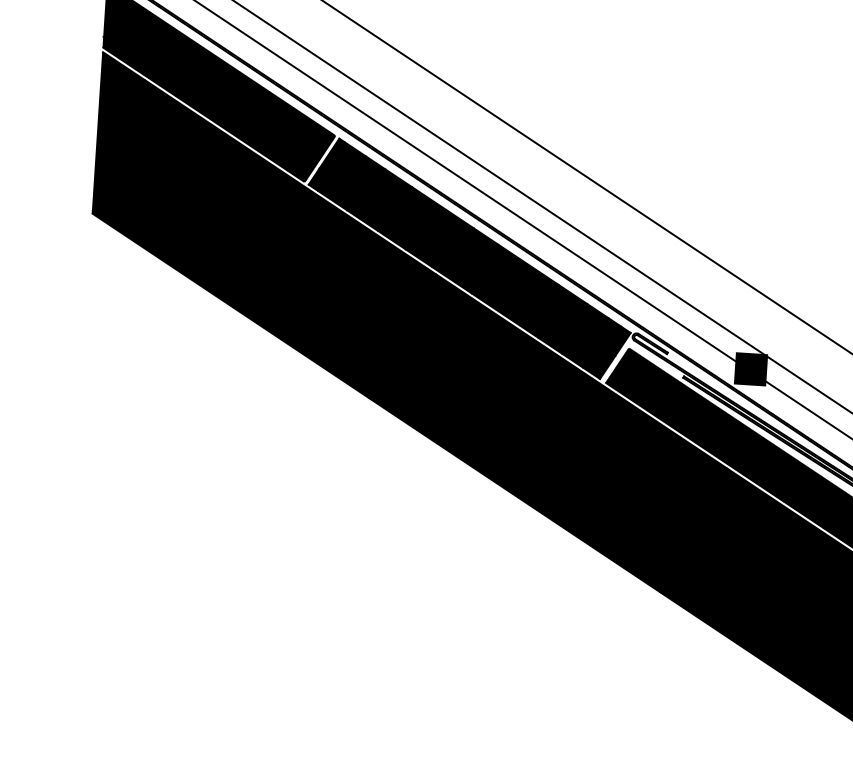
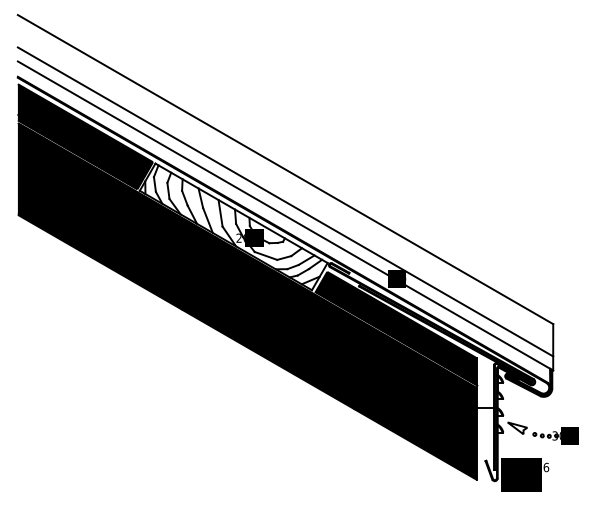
fill: (469, 258) -> (233, 226), removed

